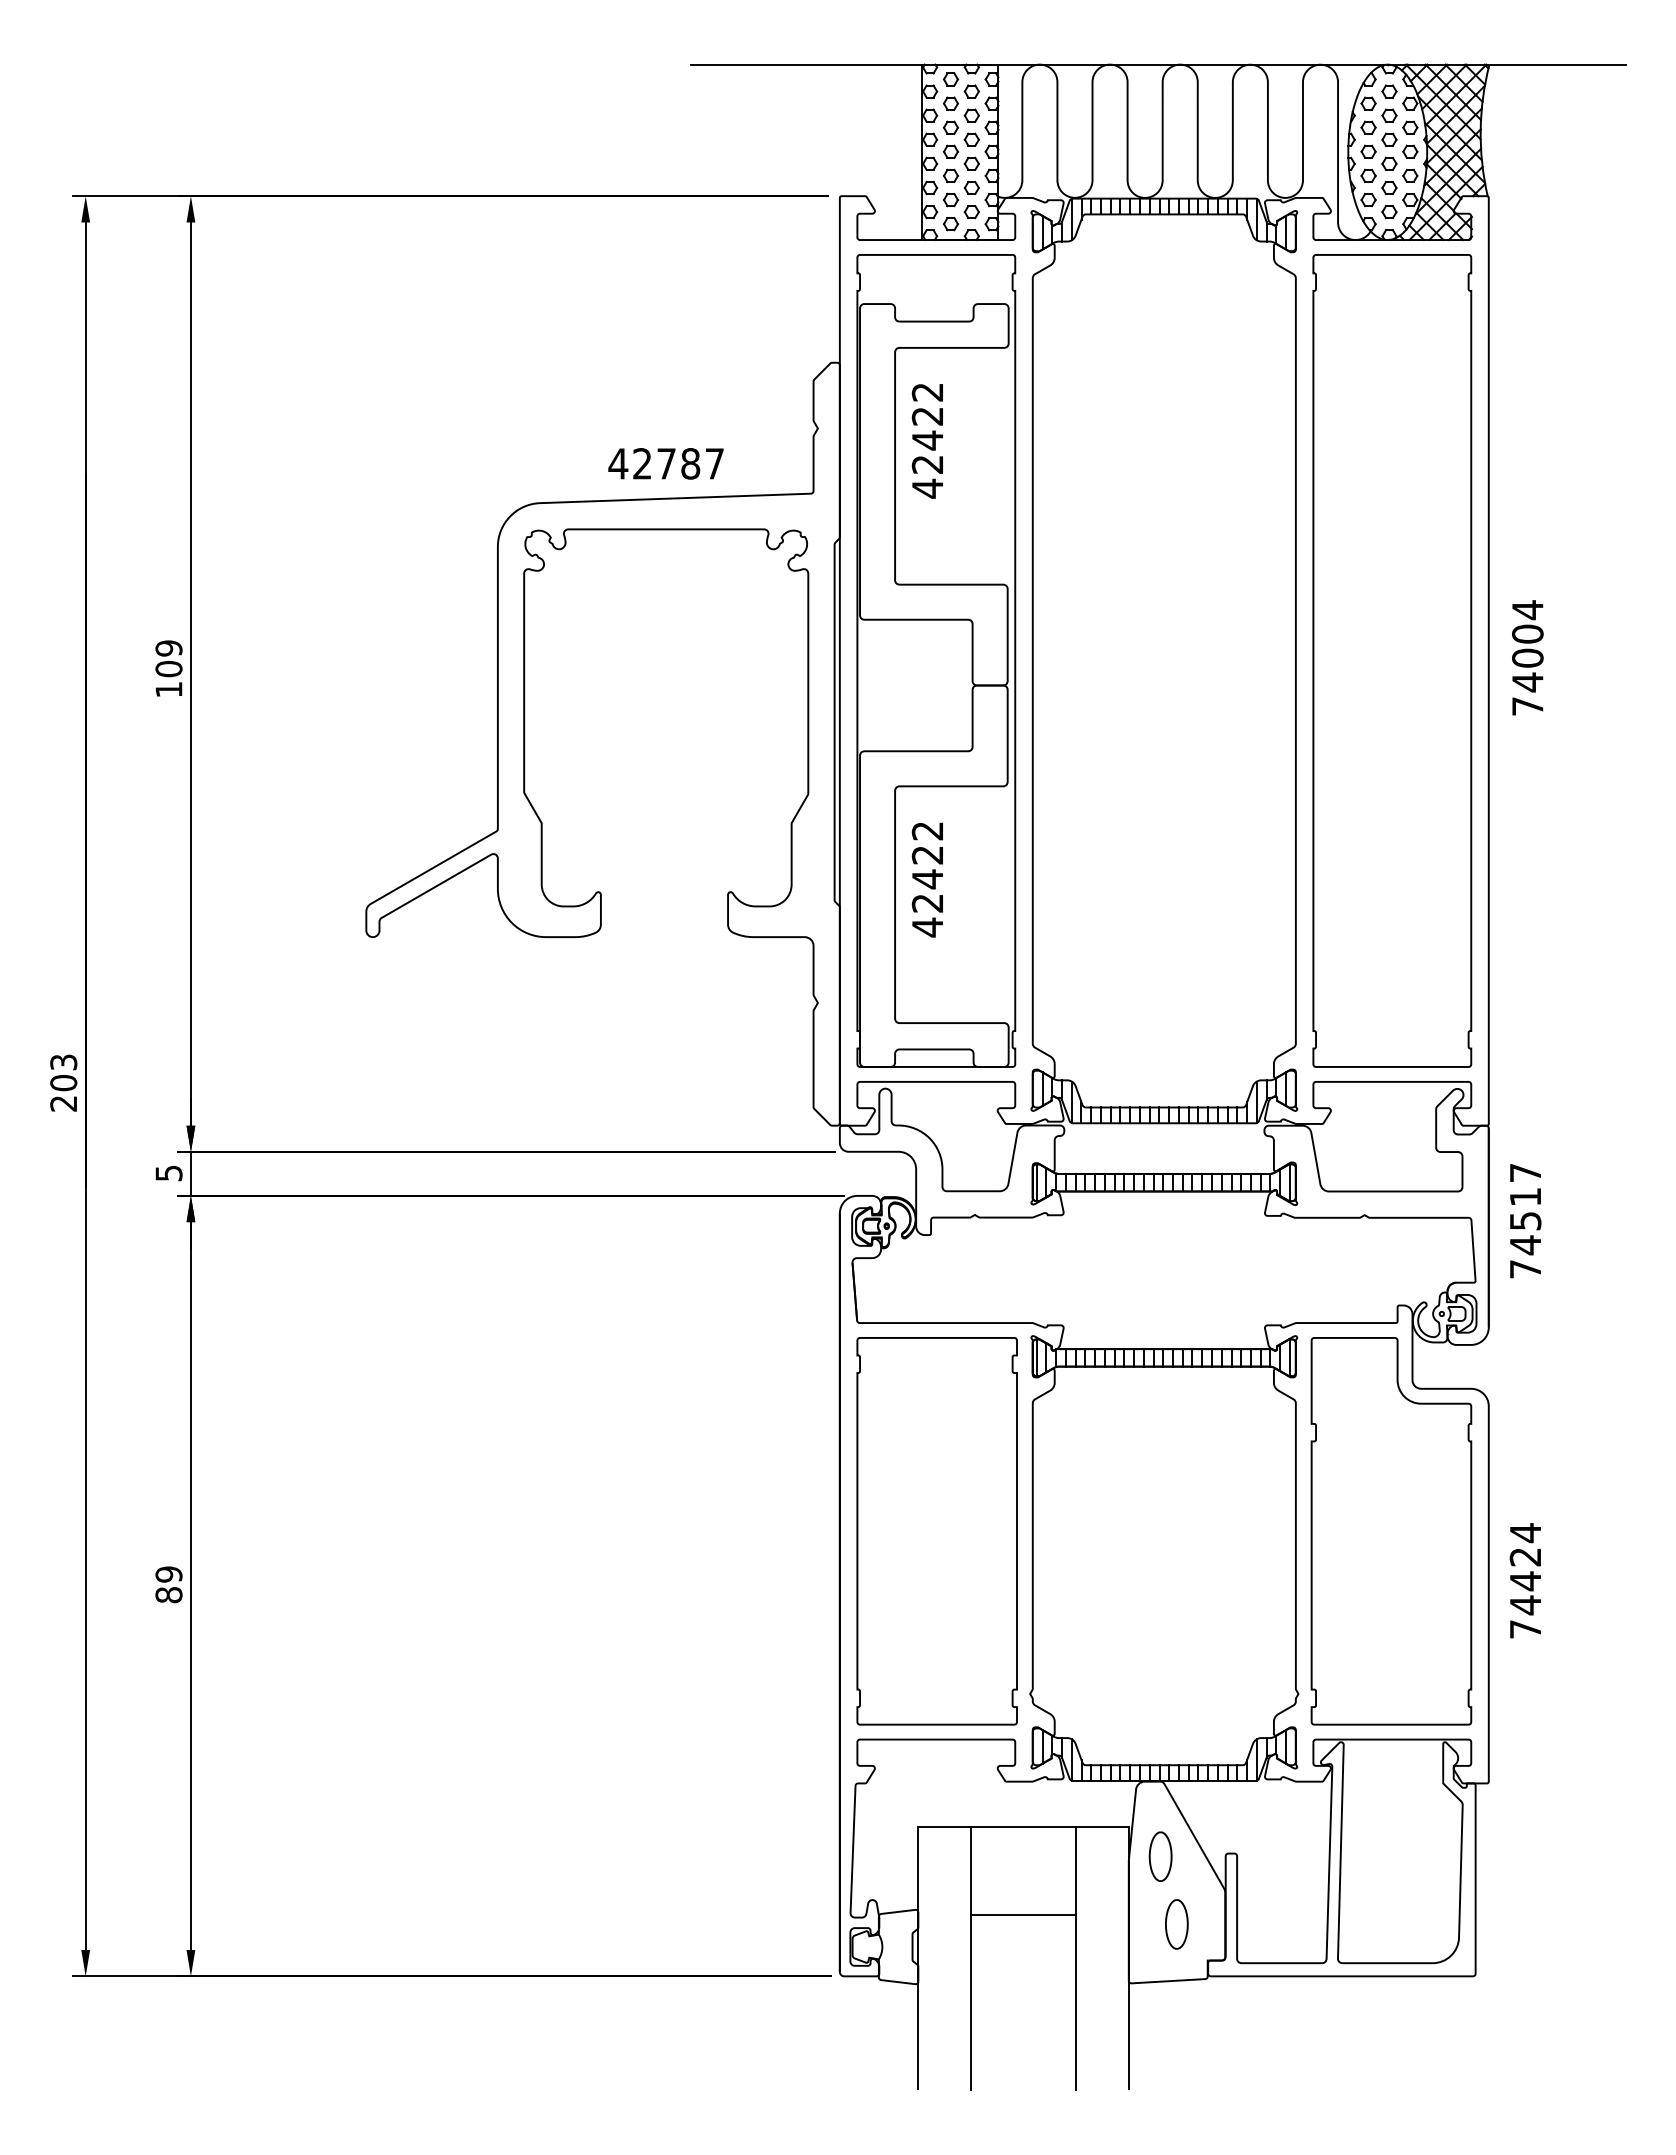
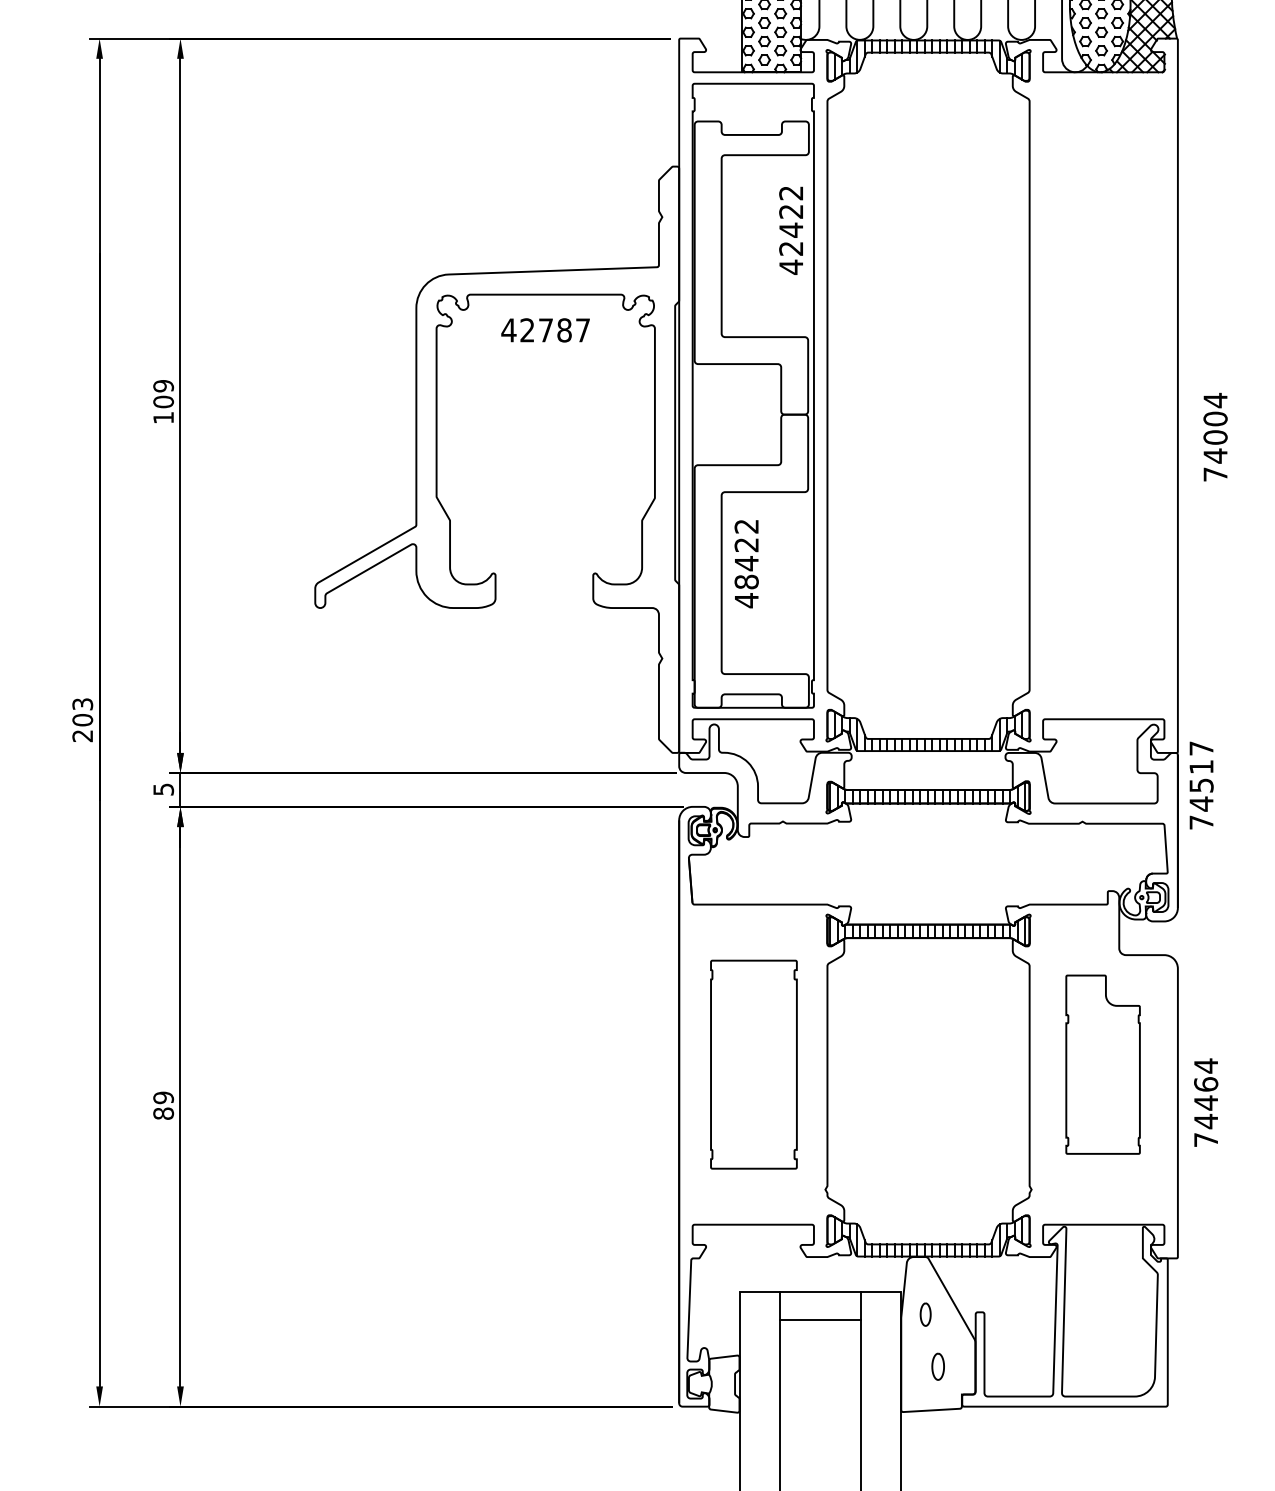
text: (926, 441) -> (790, 230), moved
text: (665, 463) -> (545, 330), moved
text: (1527, 657) -> (1215, 436), moved
part: (1392, 660) -> (1103, 395), removed
text: (927, 903) -> (746, 582), 42422 -> 48422
text: (1525, 1221) -> (1201, 785), moved
part: (936, 1531) -> (753, 1064), size x0.7
part: (1391, 1531) -> (1103, 1064), size x0.6
text: (1525, 1556) -> (1206, 1084), 74424 -> 74464
part: (1160, 1856) -> (925, 1314), size x0.6
line: (1023, 1914) -> (820, 1319), moved
part: (1176, 1924) -> (937, 1366), size x0.7

